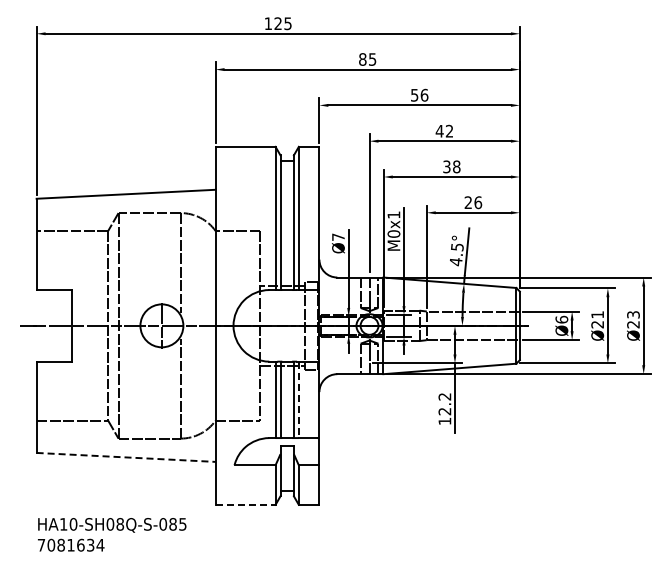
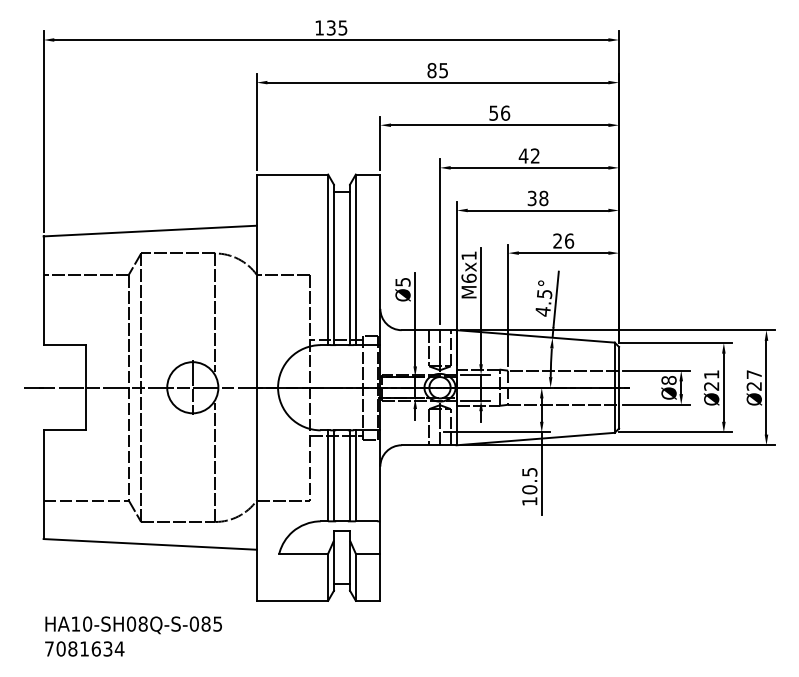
text: (277, 23) -> (330, 27), 125 -> 135
text: (393, 233) -> (468, 277), M0x1 -> M6x1
text: (338, 236) -> (403, 281), Ø7 -> Ø5
text: (633, 314) -> (754, 374), Ø23 -> Ø27
text: (561, 319) -> (668, 380), Ø6 -> Ø8
line: (298, 400) -> (355, 476), dashed -> solid
text: (444, 404) -> (529, 481), 12.2 -> 10.5
line: (126, 457) -> (150, 544), dashed -> solid
line: (245, 504) -> (292, 600), dashed -> solid

